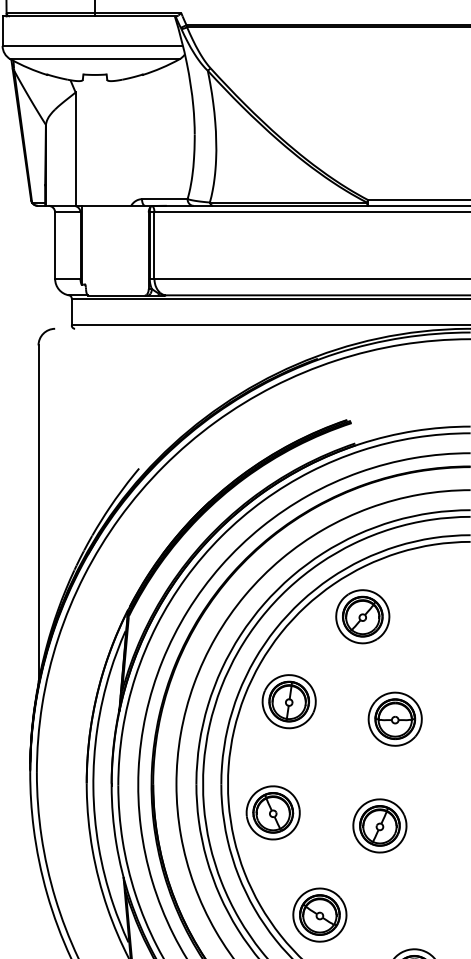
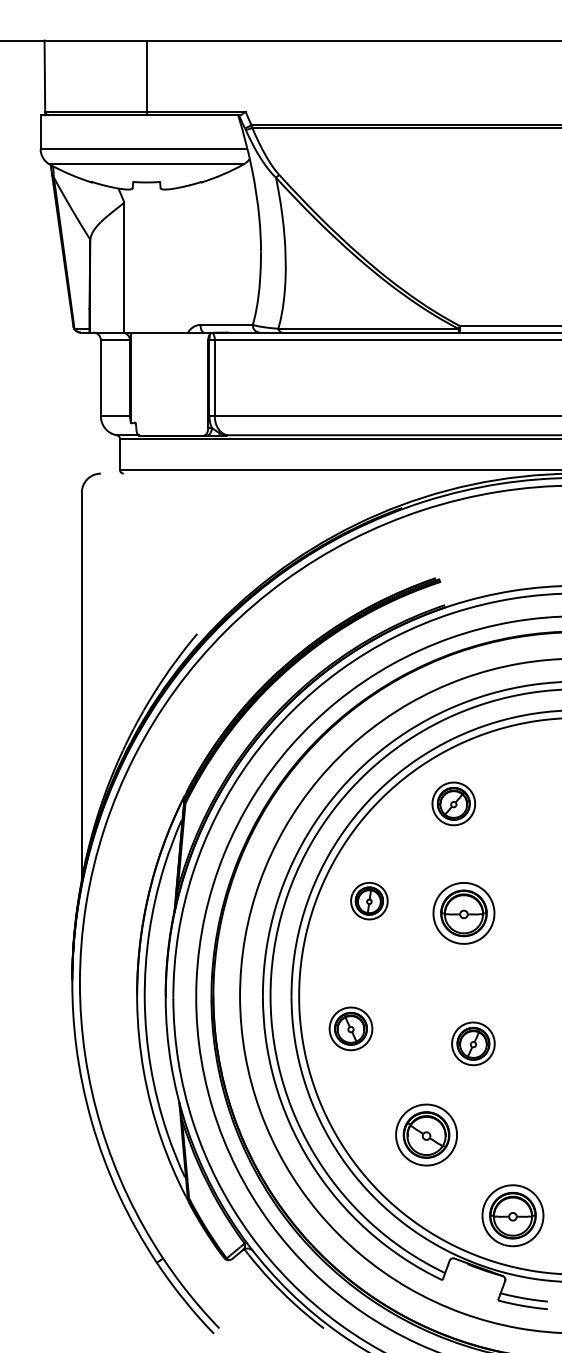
part: (362, 616) -> (453, 803), size x0.7
part: (289, 701) -> (369, 900), size x0.6
part: (394, 719) -> (463, 913), moved
part: (272, 812) -> (350, 1028), size x0.7
part: (380, 825) -> (473, 1043), size x0.7
part: (319, 914) -> (426, 1134), moved

